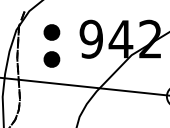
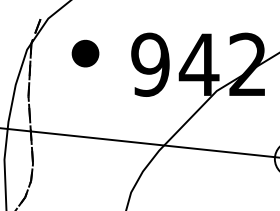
part: (51, 59) -> (84, 98), removed

